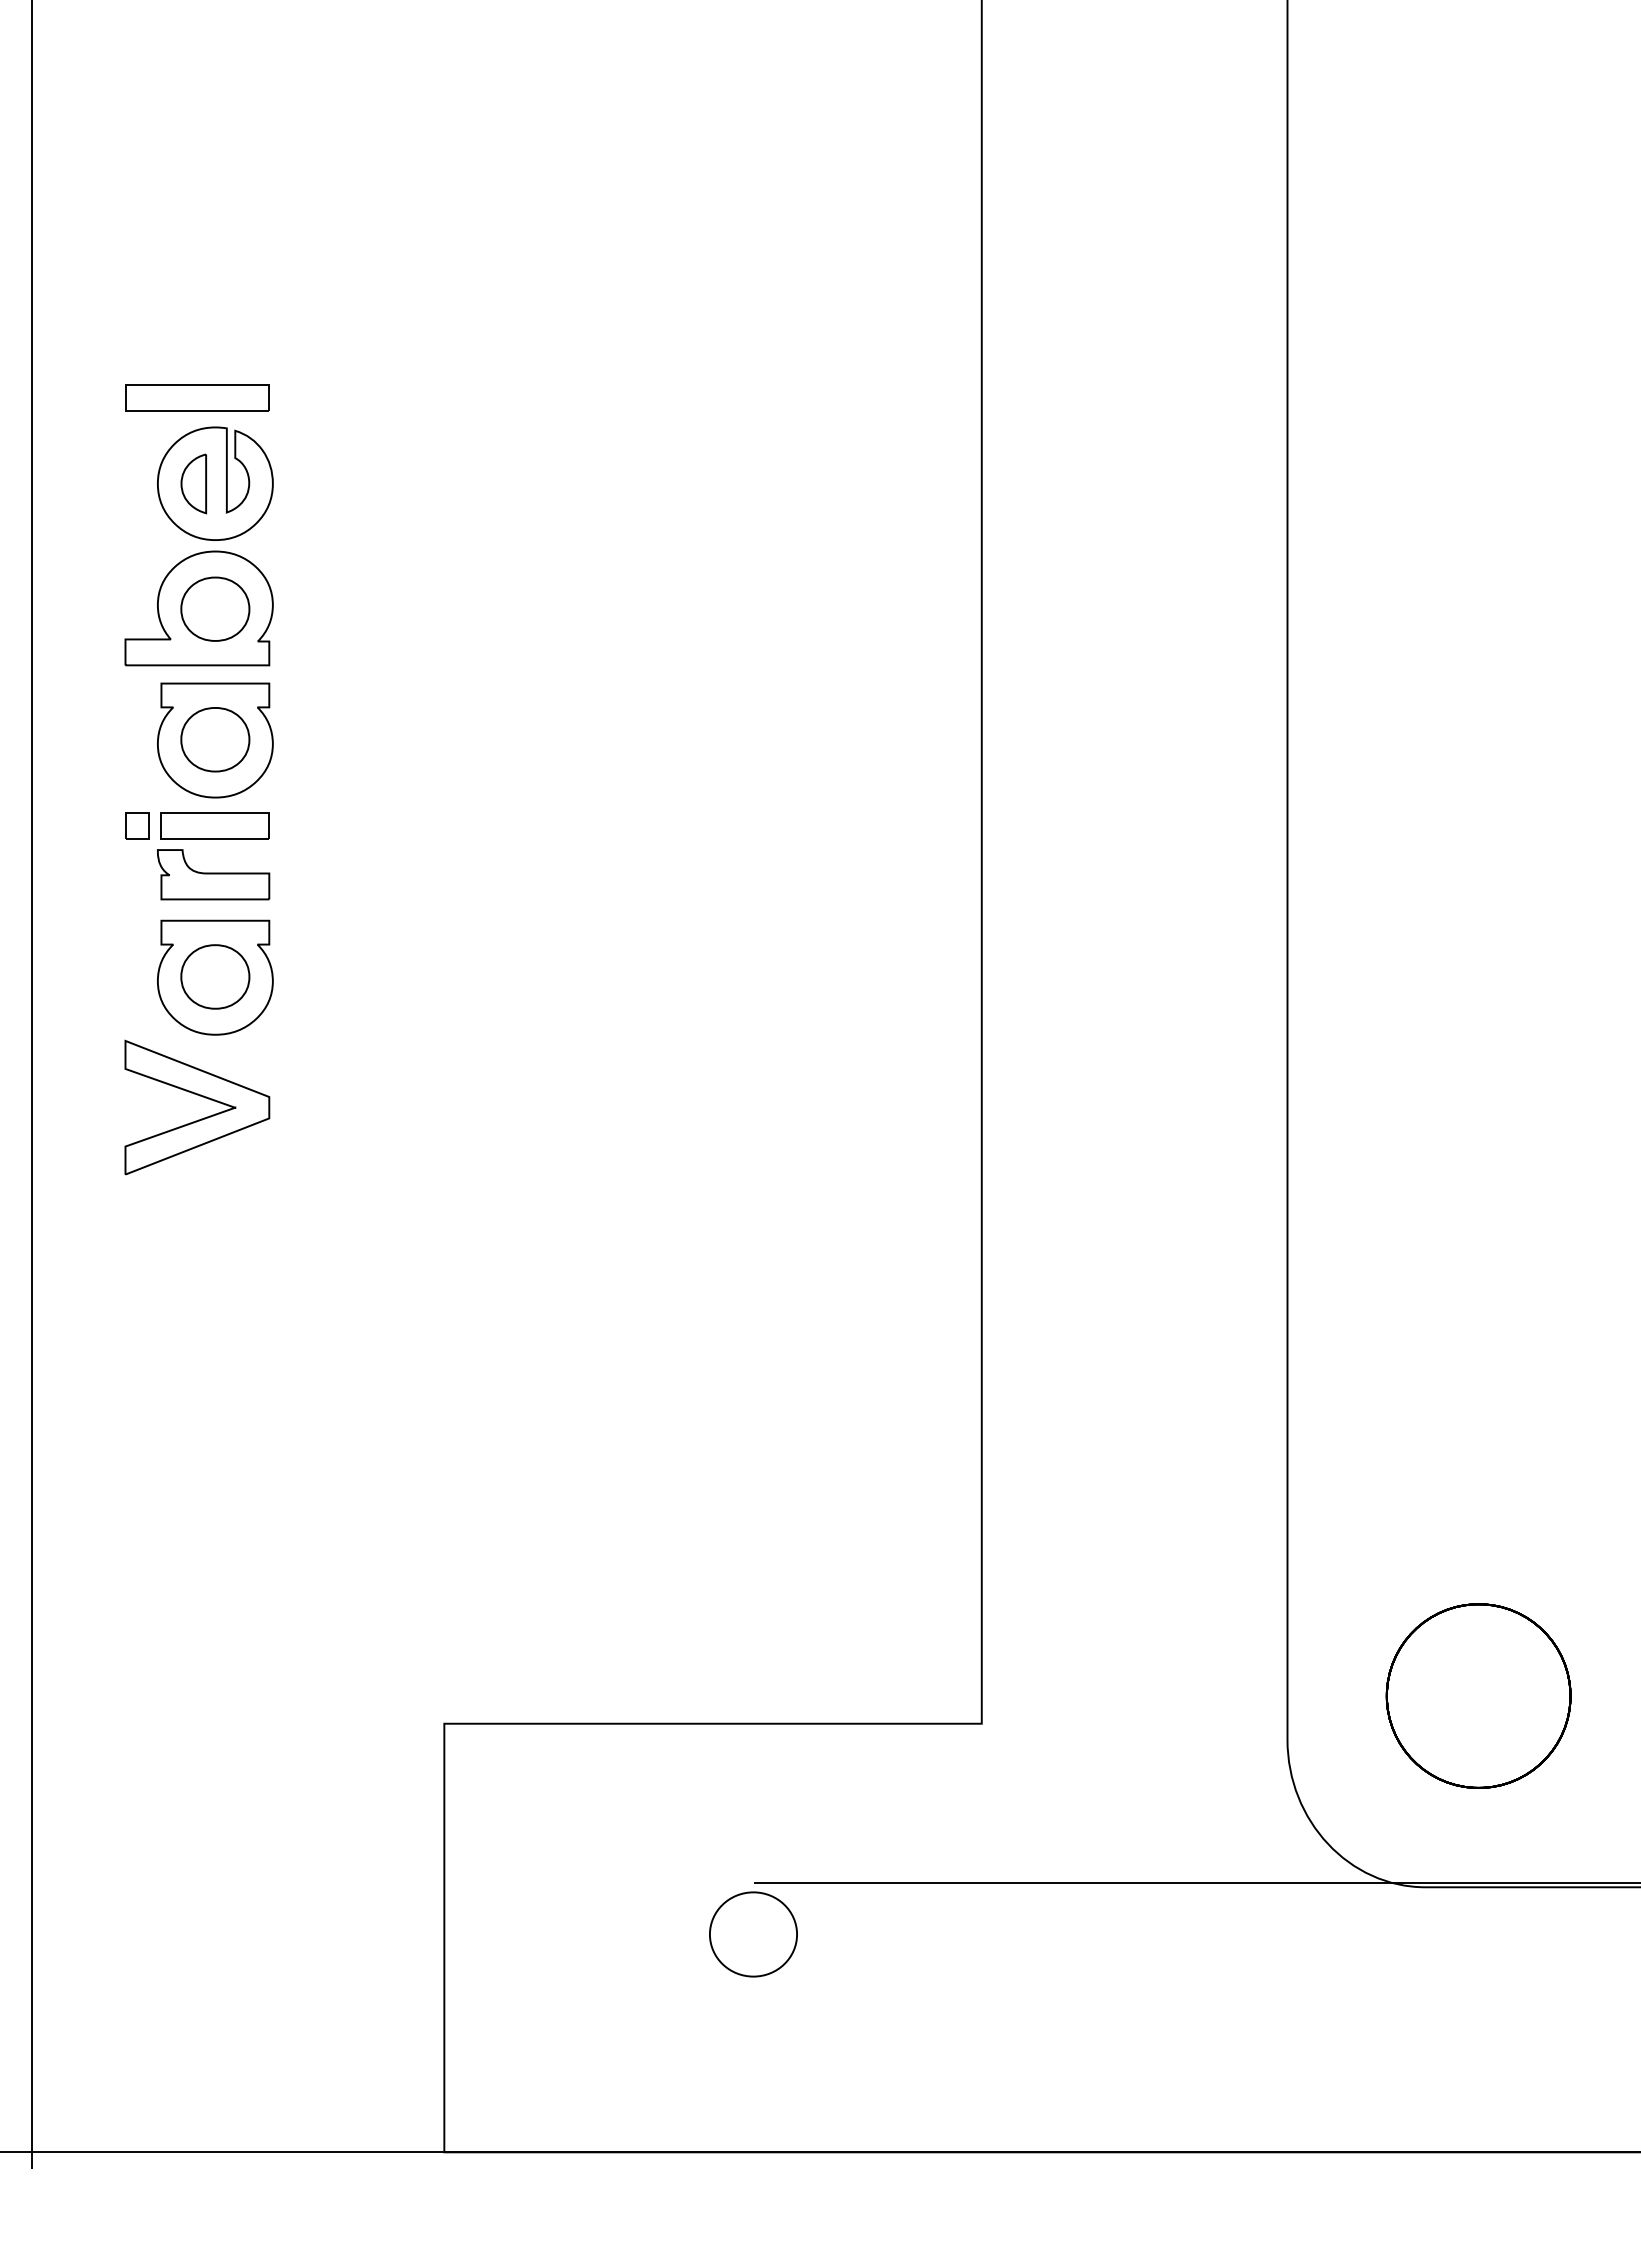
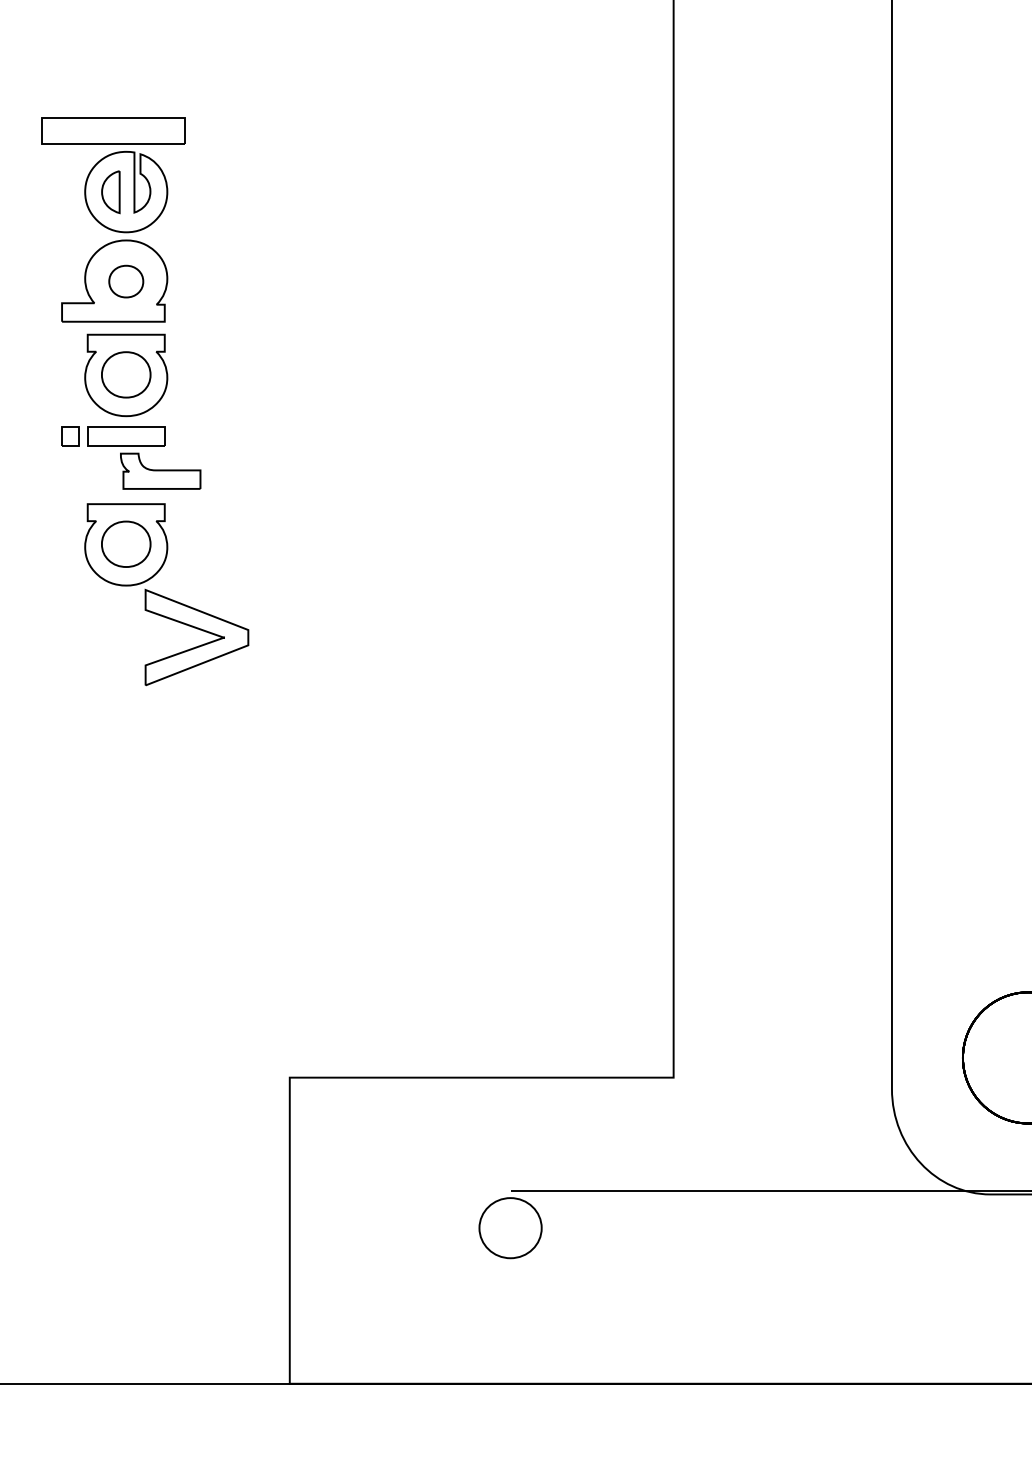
part: (197, 397) -> (113, 130), size x1.4
part: (215, 608) -> (126, 281), size x0.7
part: (213, 874) -> (160, 471), moved
part: (199, 1096) -> (198, 629), moved

